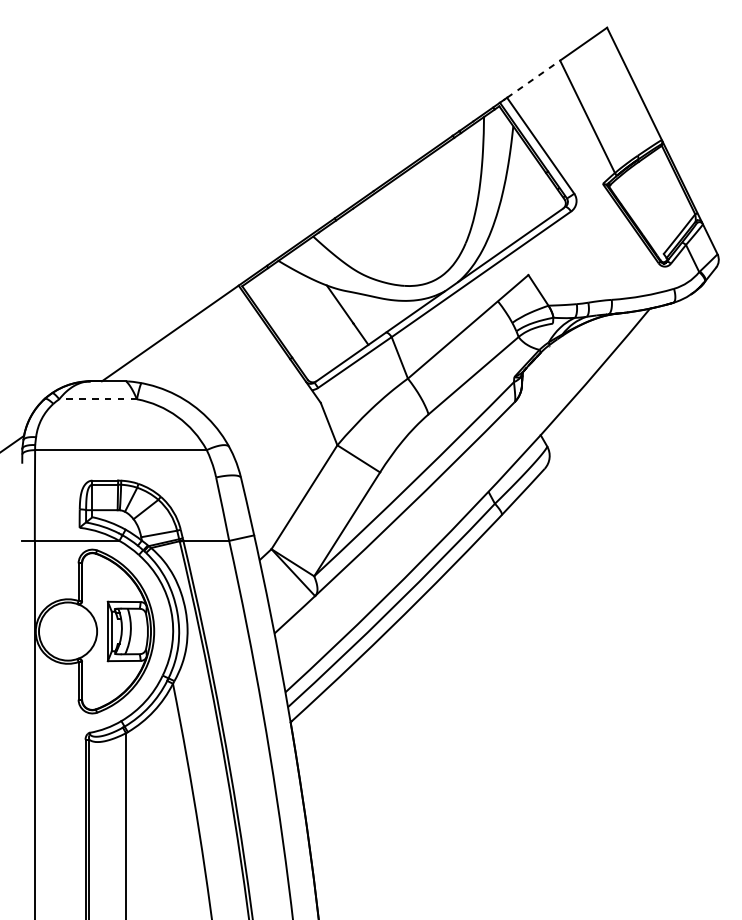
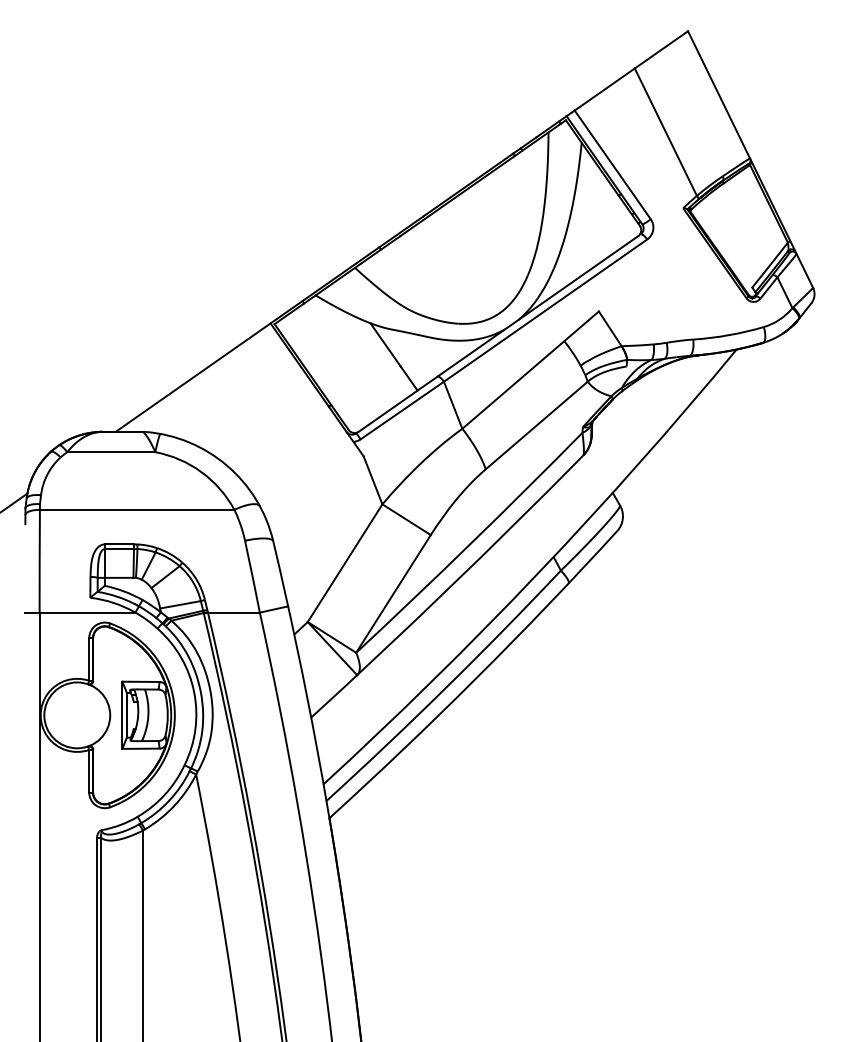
line: (533, 79) -> (604, 89), dashed -> solid
line: (98, 399) -> (111, 452), dashed -> solid

